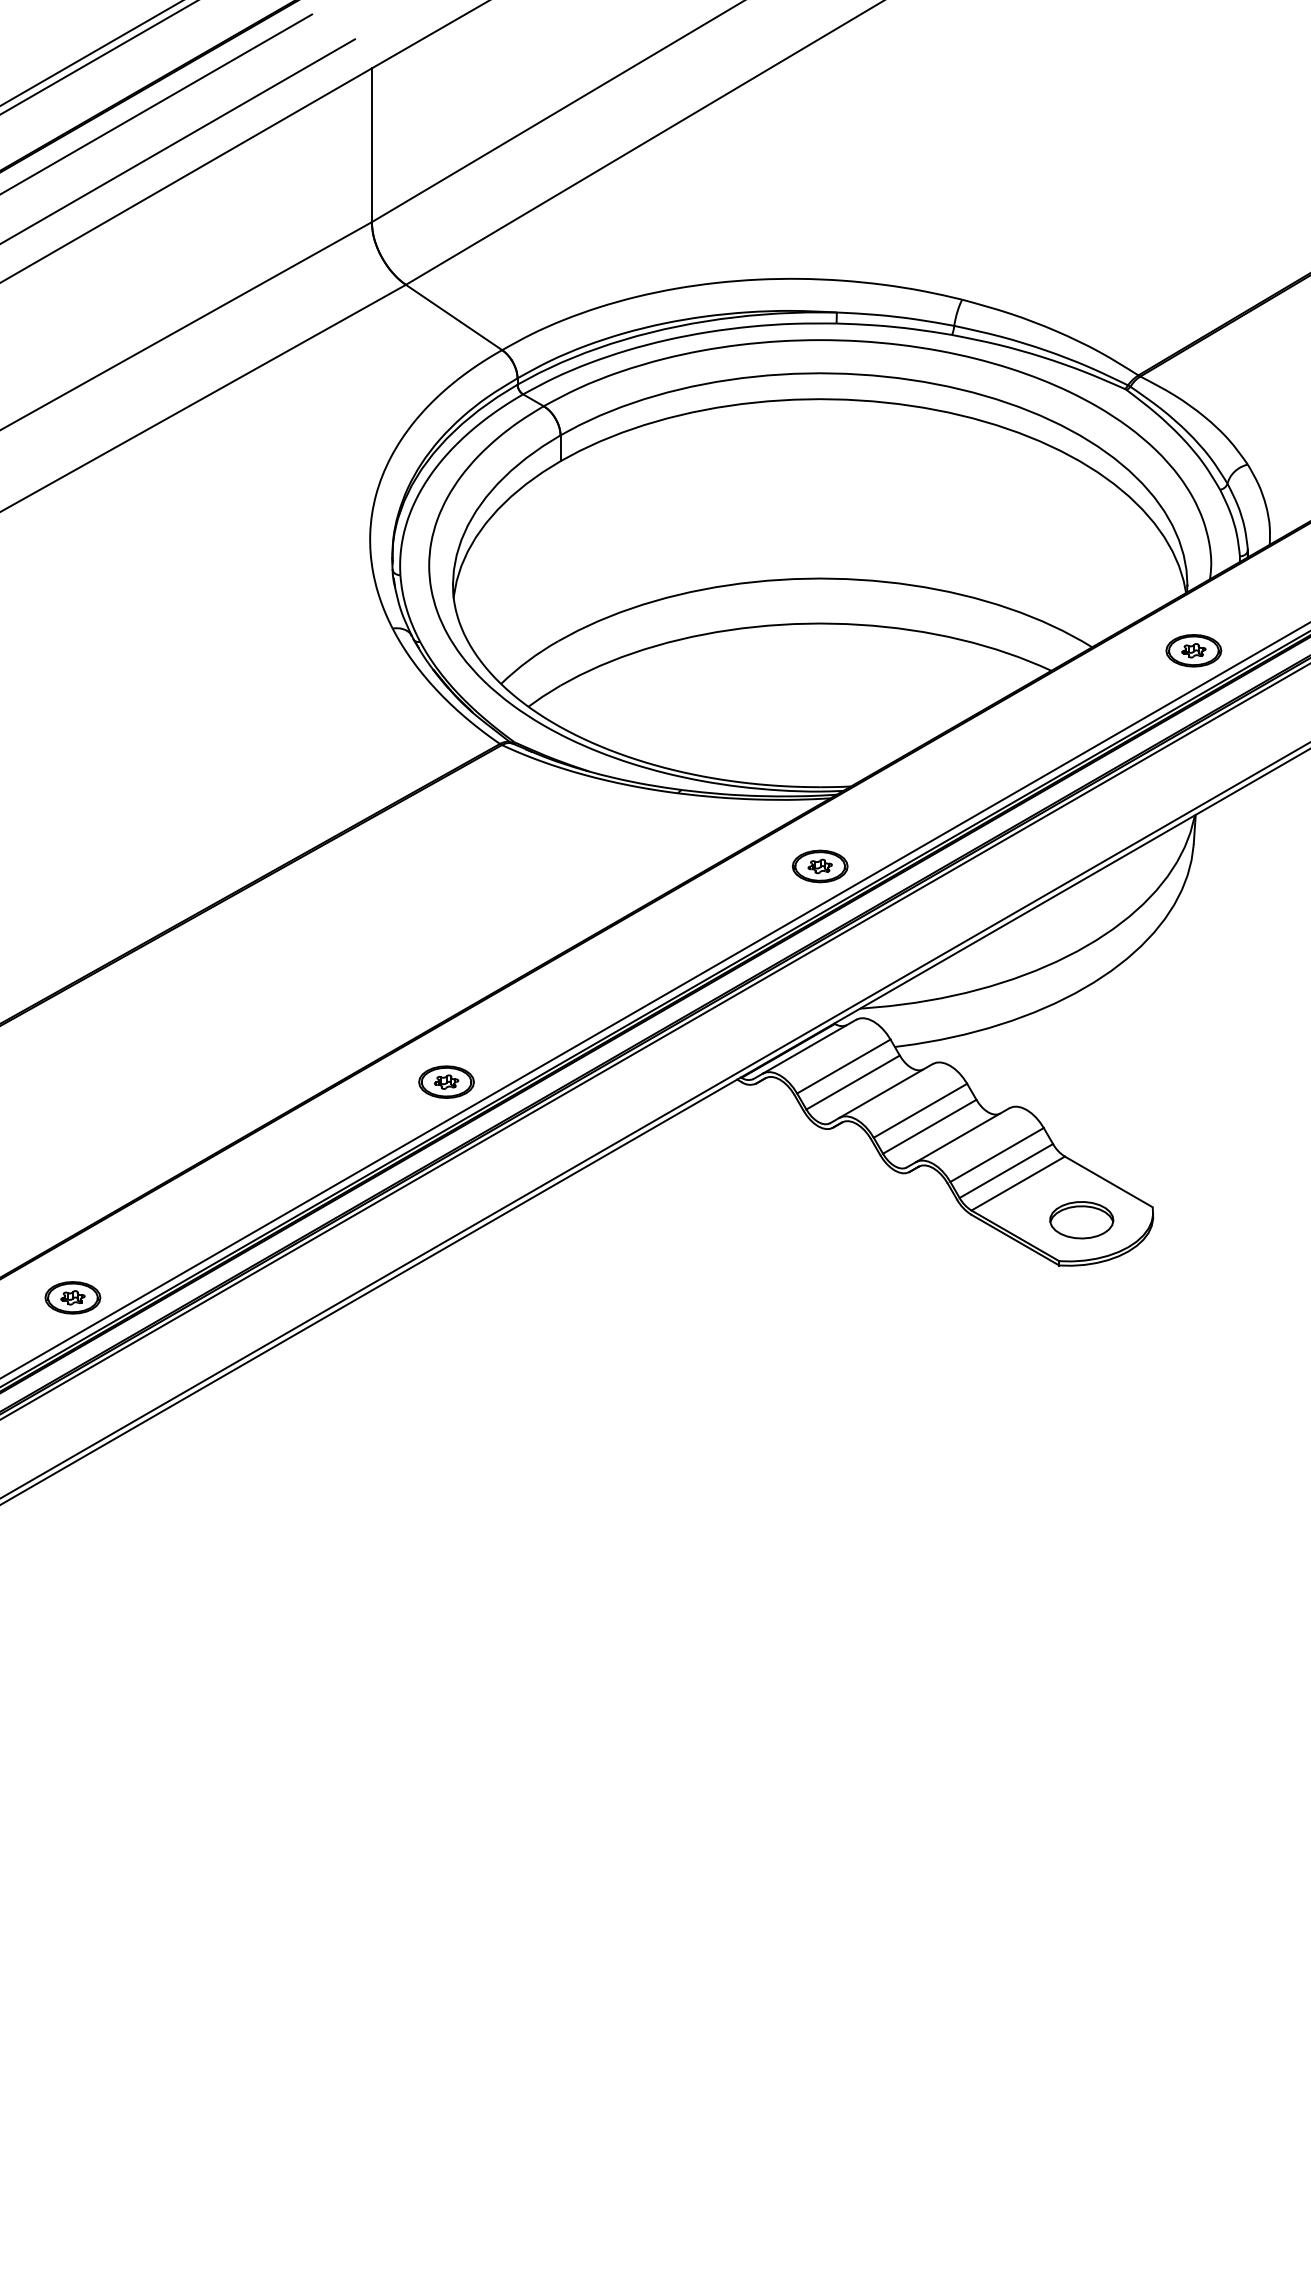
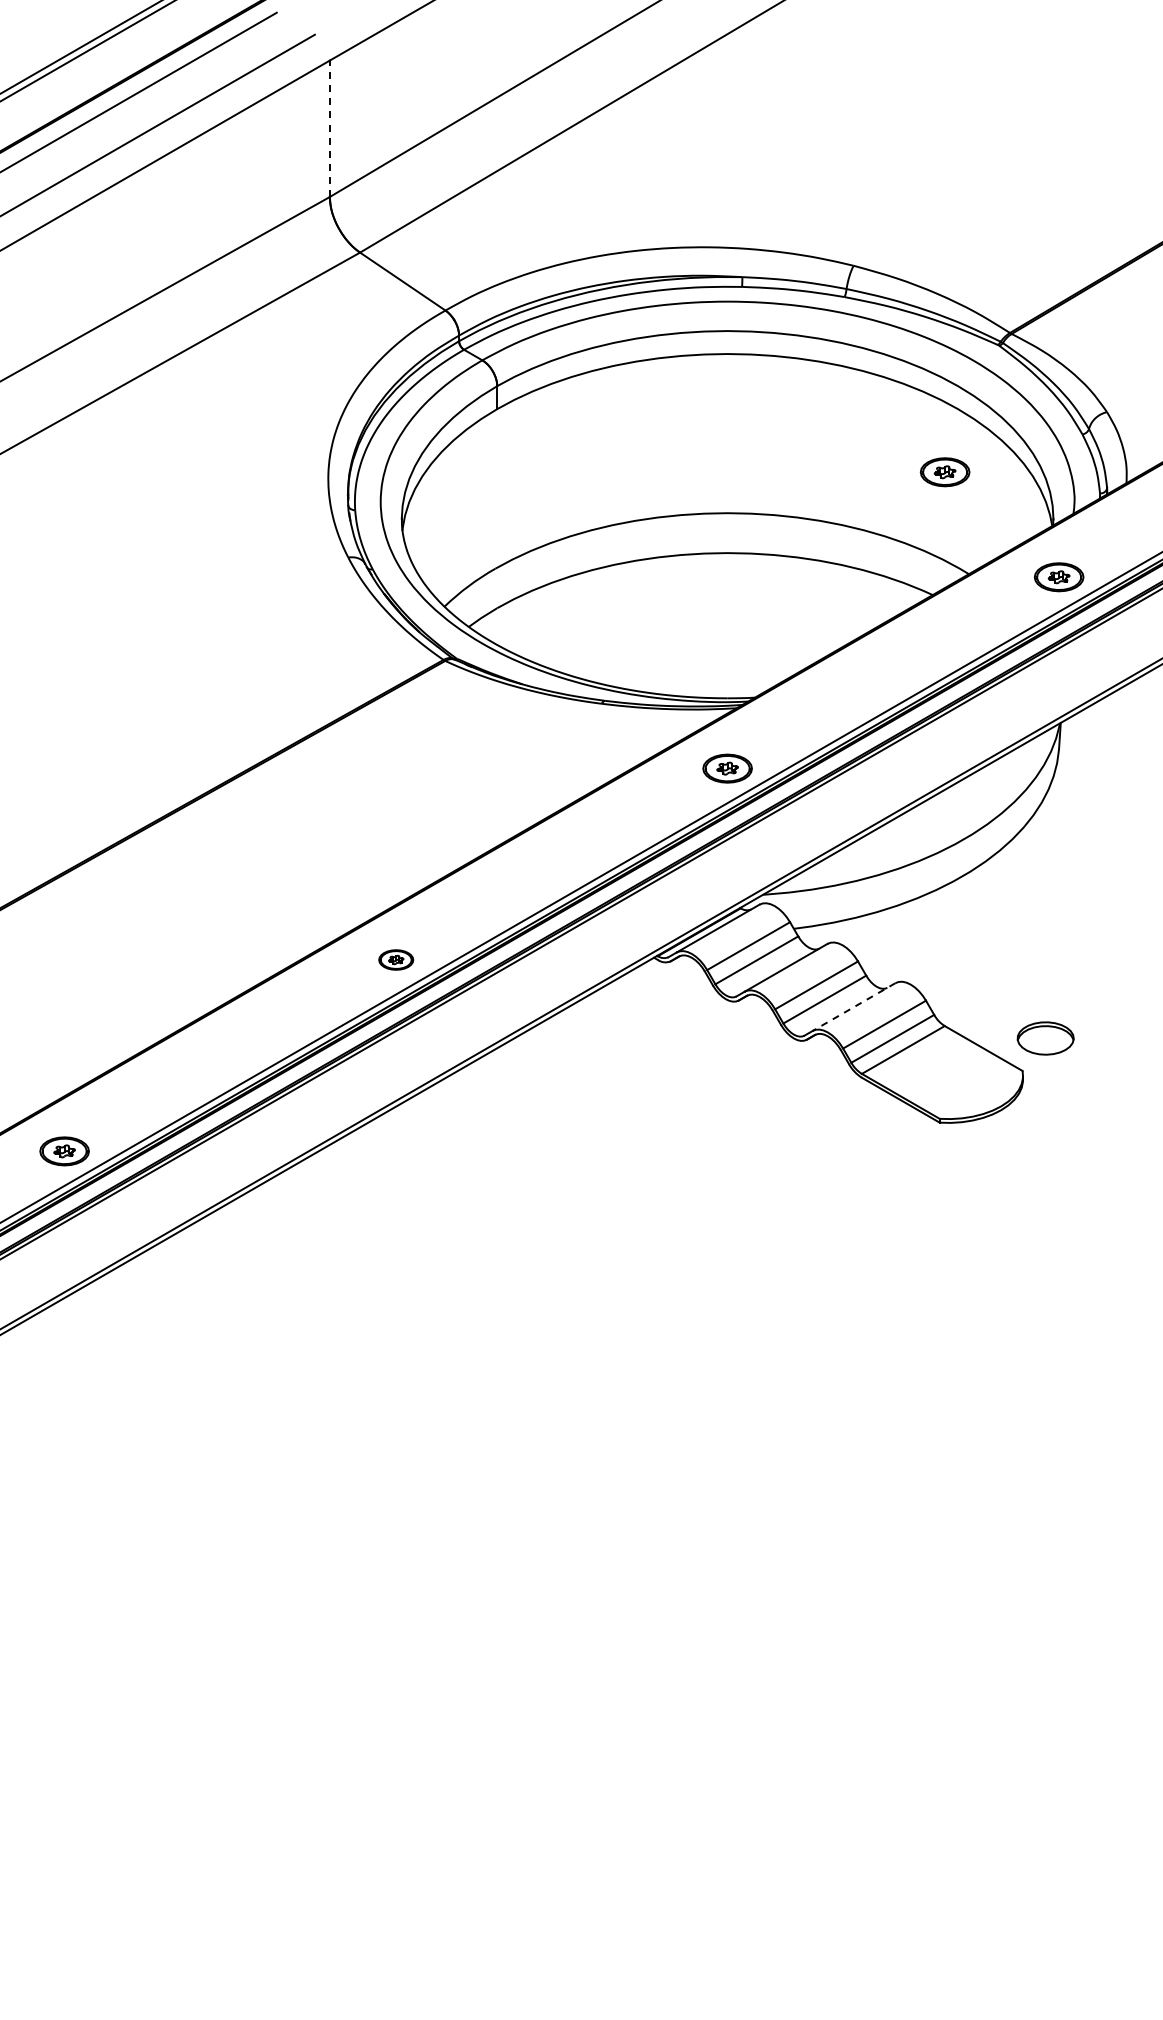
line: (371, 144) -> (329, 128), solid -> dashed
part: (1064, 532) -> (944, 472), added
part: (446, 1081) -> (396, 959), size x0.7
line: (963, 1135) -> (854, 1007), solid -> dashed
part: (1081, 1220) -> (1045, 1038), moved

